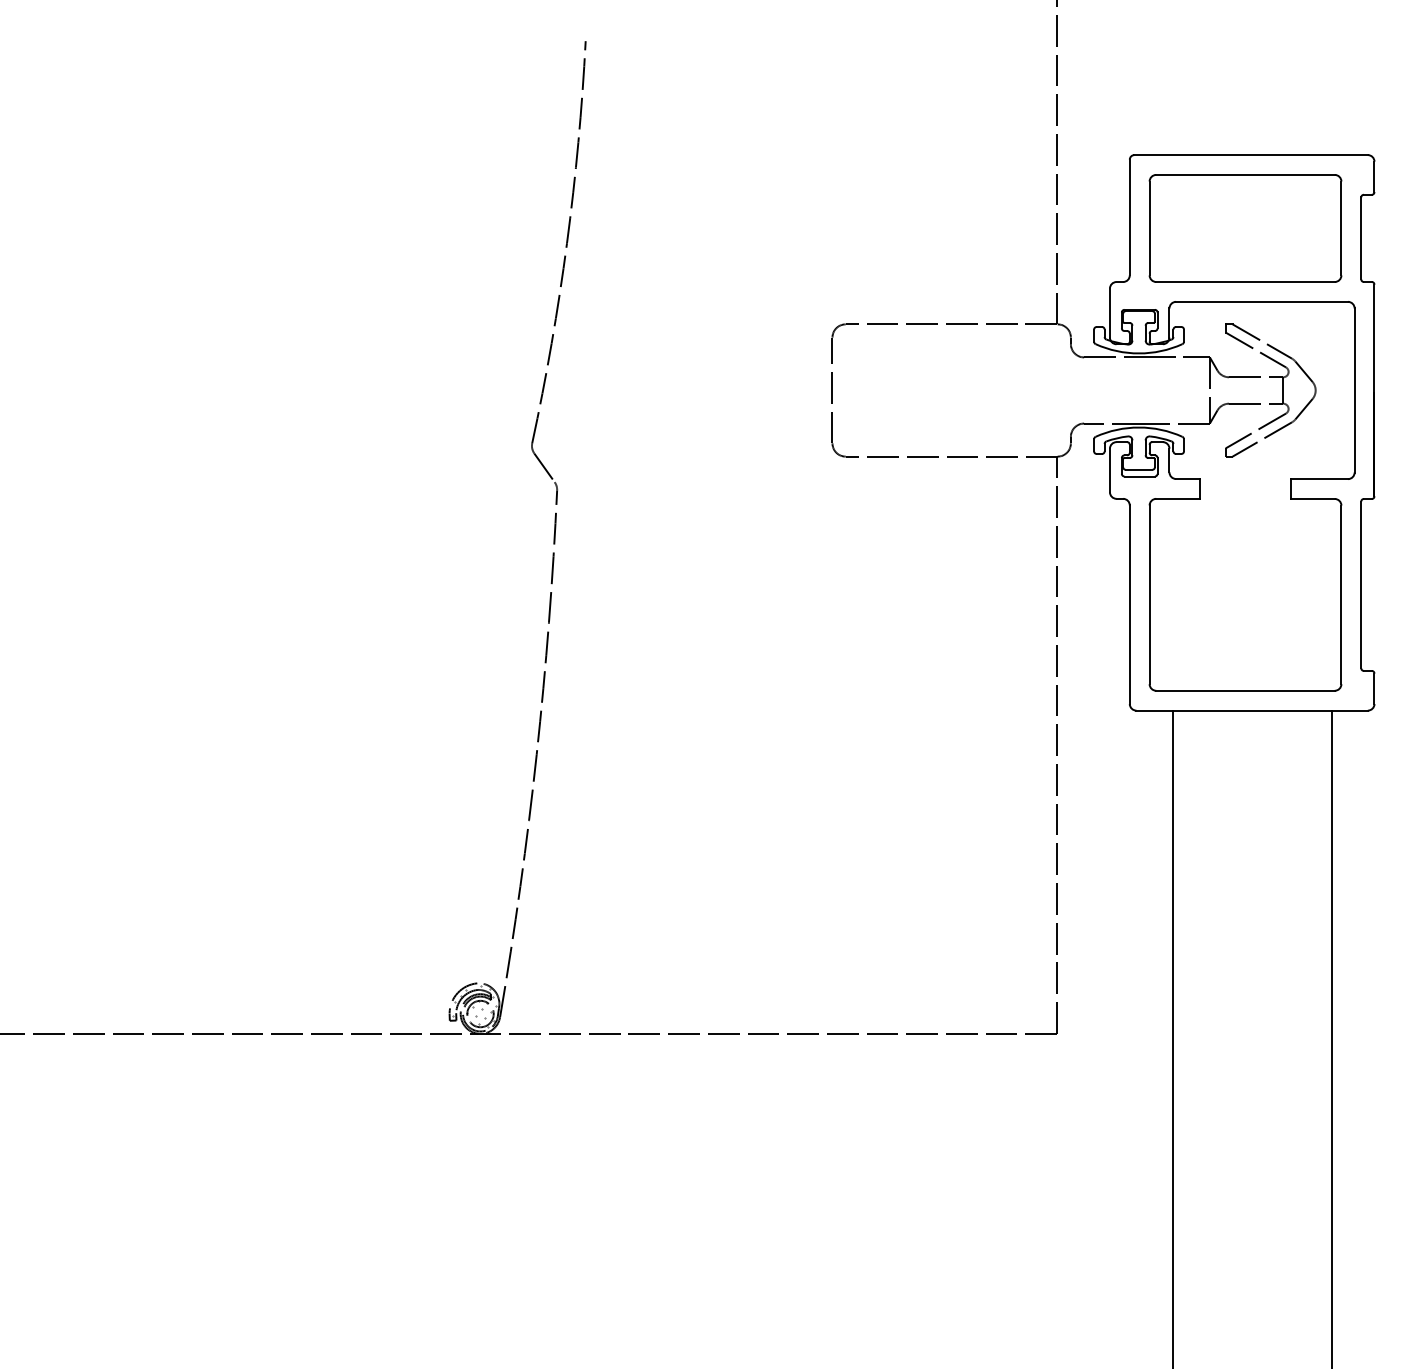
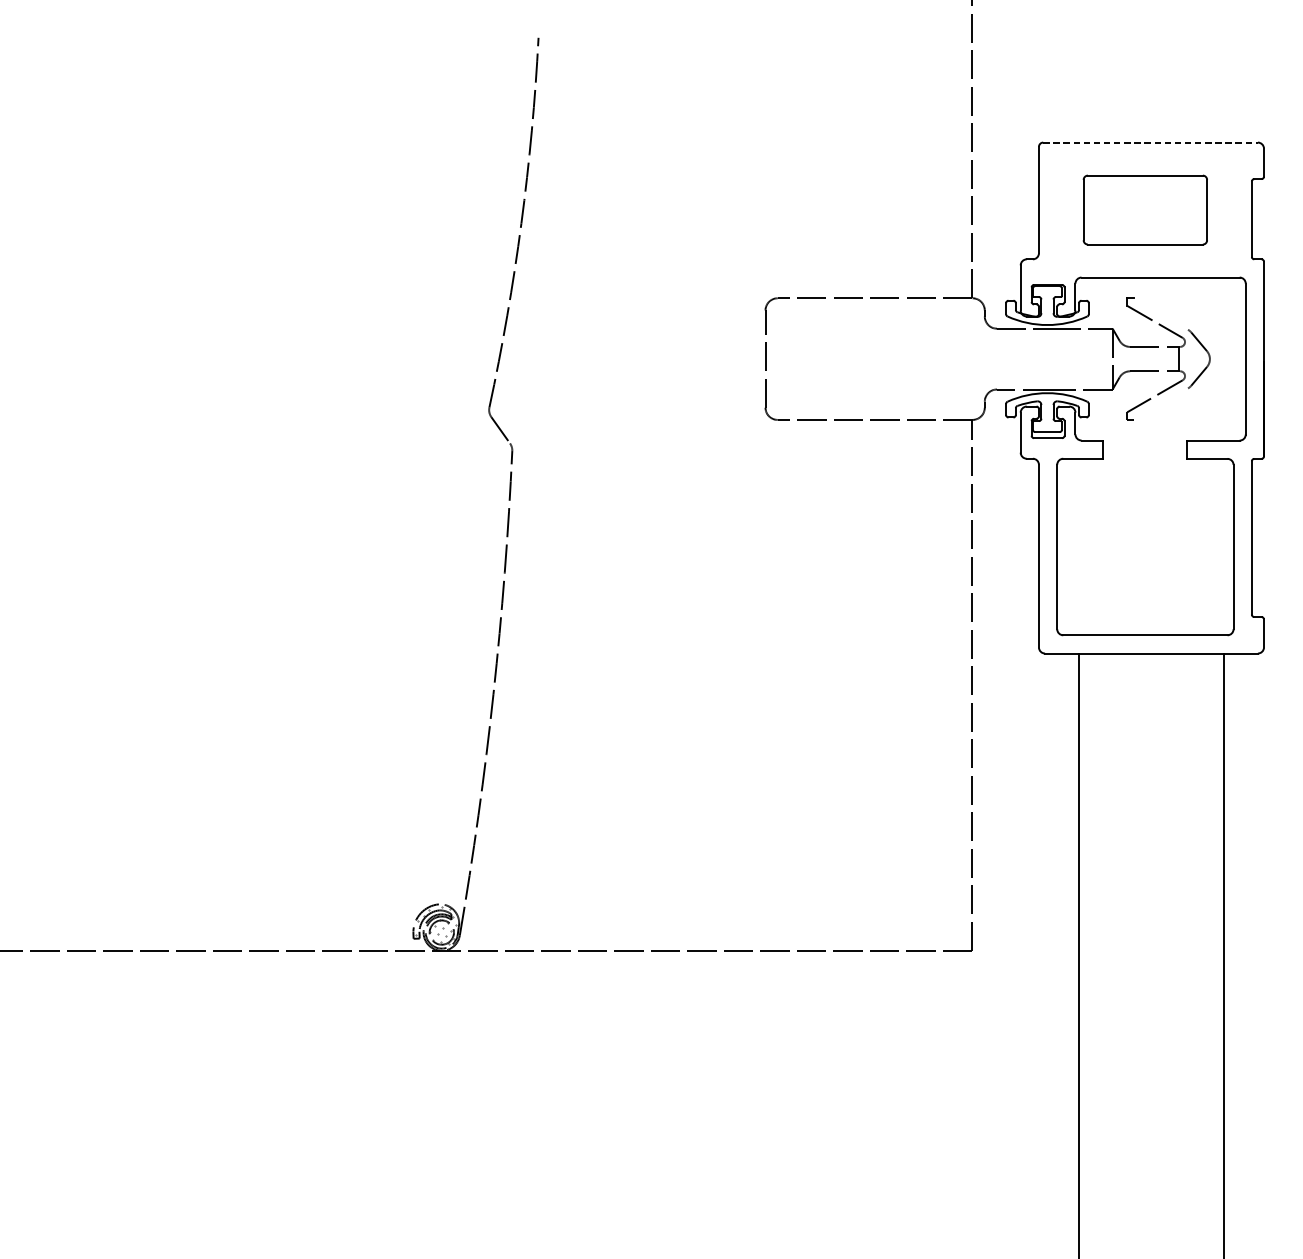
line: (1251, 155) -> (1150, 142), solid -> dashed
part: (1245, 228) -> (1145, 210), size x0.7
line: (1261, 341) -> (1160, 314), removed
line: (1261, 439) -> (1160, 404), removed

